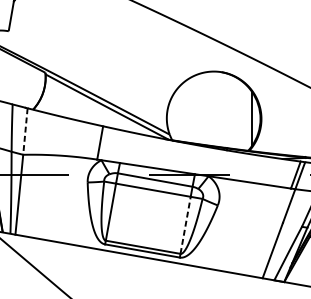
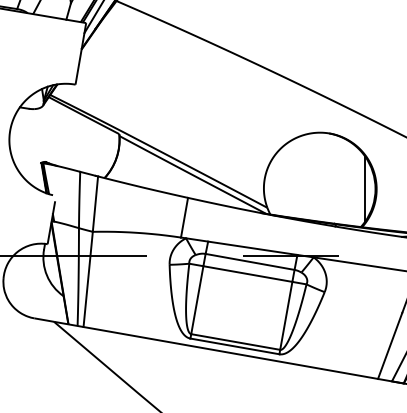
line: (25, 131) -> (95, 204), dashed -> solid
line: (185, 225) -> (286, 315), dashed -> solid

